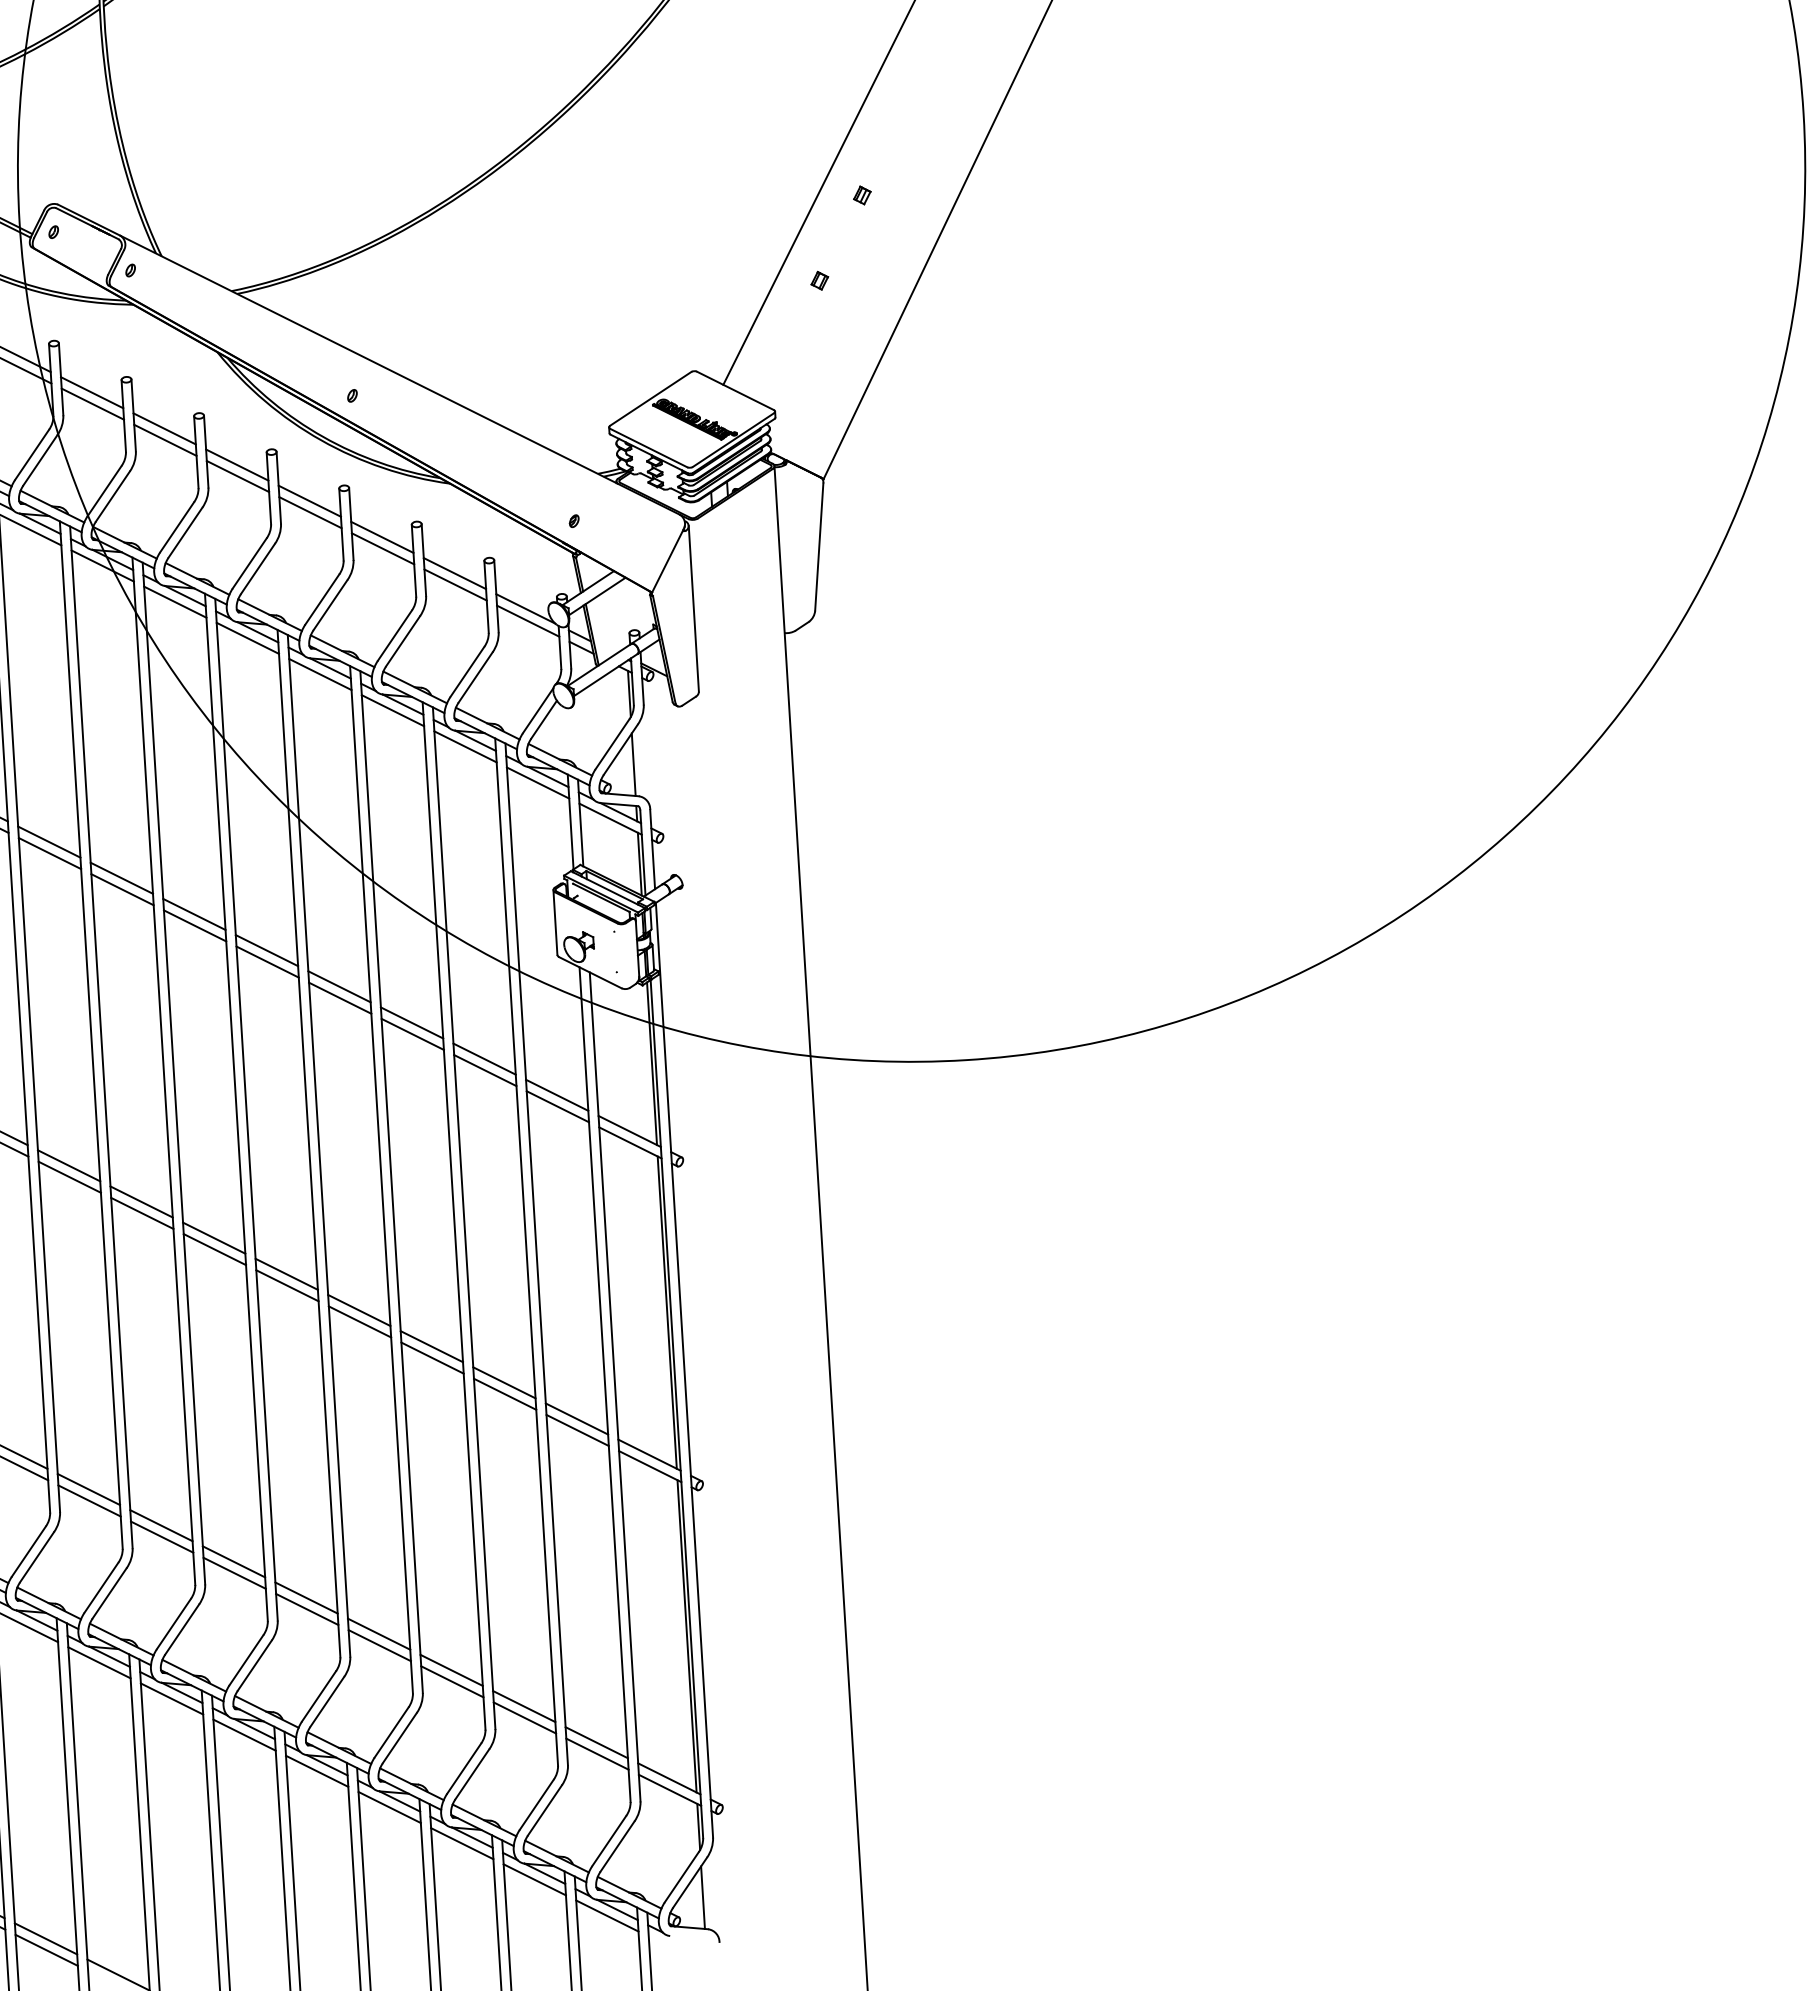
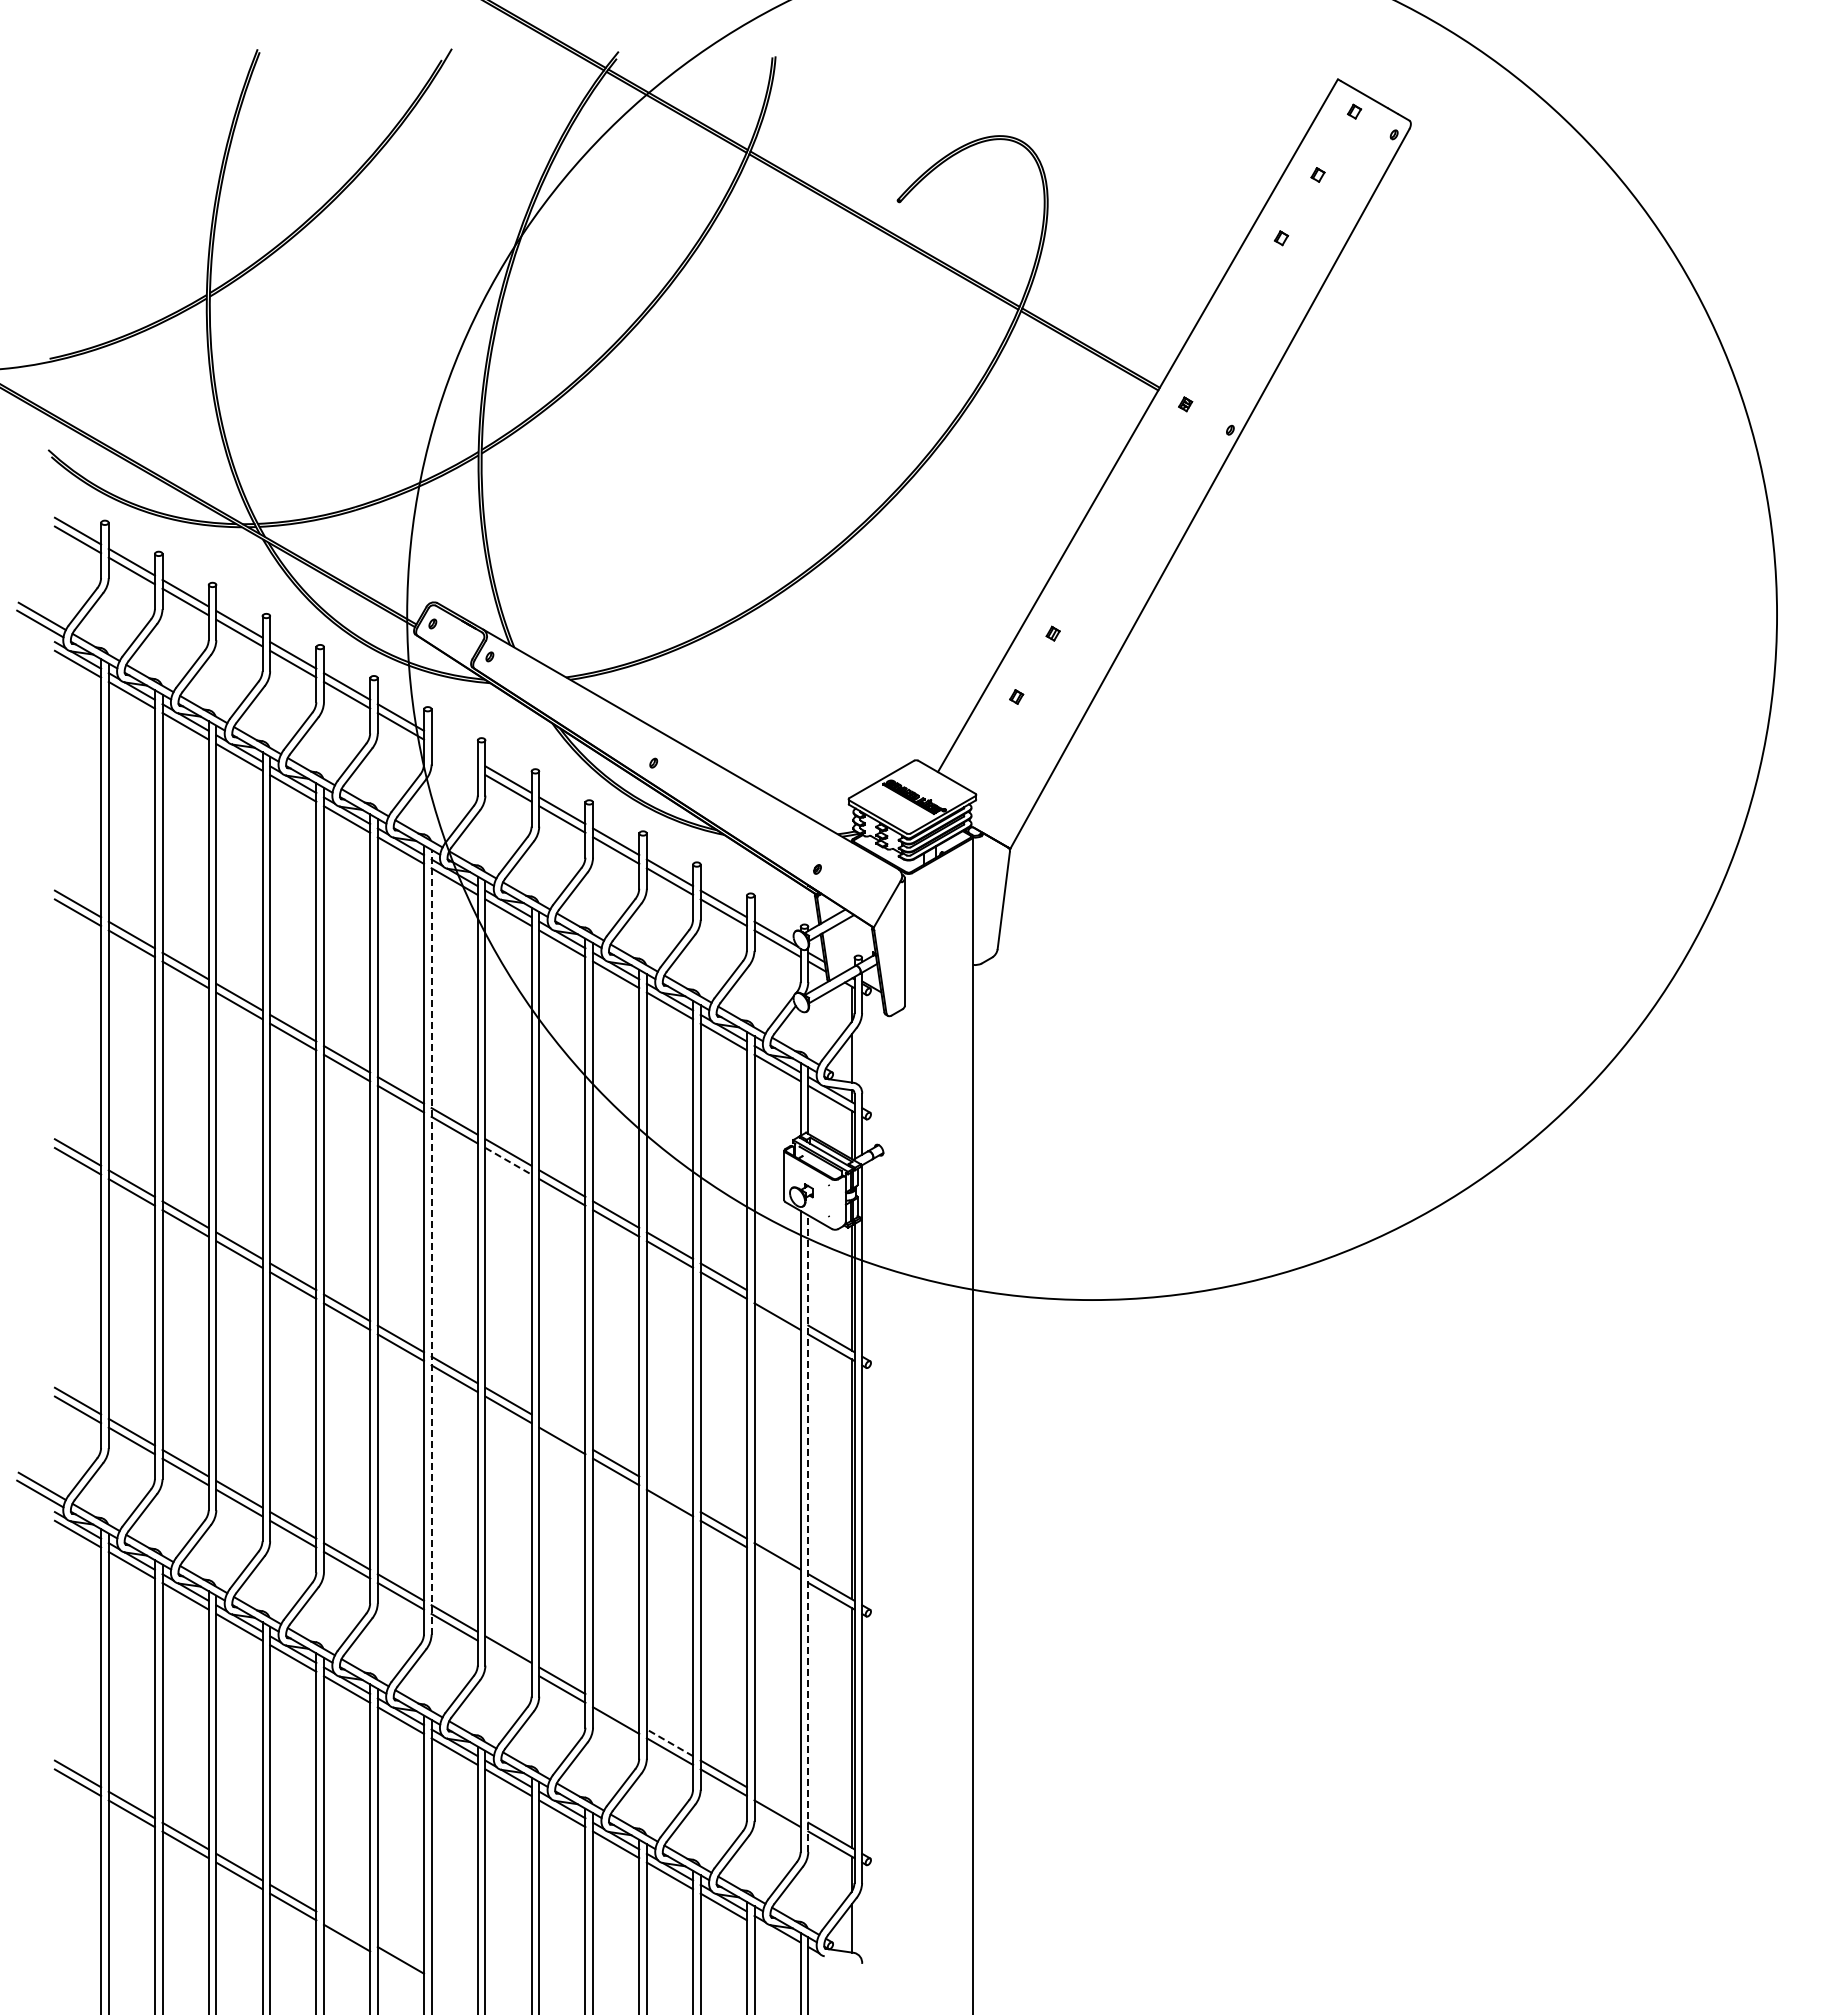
line: (91, 392) -> (454, 748), removed
line: (92, 404) -> (454, 757), removed
line: (195, 926) -> (508, 1161), solid -> dashed
line: (101, 1036) -> (431, 1241), solid -> dashed
line: (557, 1094) -> (777, 1307), removed
line: (286, 1273) -> (562, 1431), removed
line: (431, 1345) -> (669, 1493), removed
line: (615, 1386) -> (808, 1533), solid -> dashed
line: (577, 1429) -> (777, 1564), removed
line: (234, 1573) -> (508, 1658), removed
line: (379, 1633) -> (616, 1711), removed
line: (451, 1669) -> (669, 1742), solid -> dashed
line: (596, 1742) -> (777, 1804), removed
line: (607, 1915) -> (777, 1937), removed
line: (45, 1937) -> (346, 1928), removed

